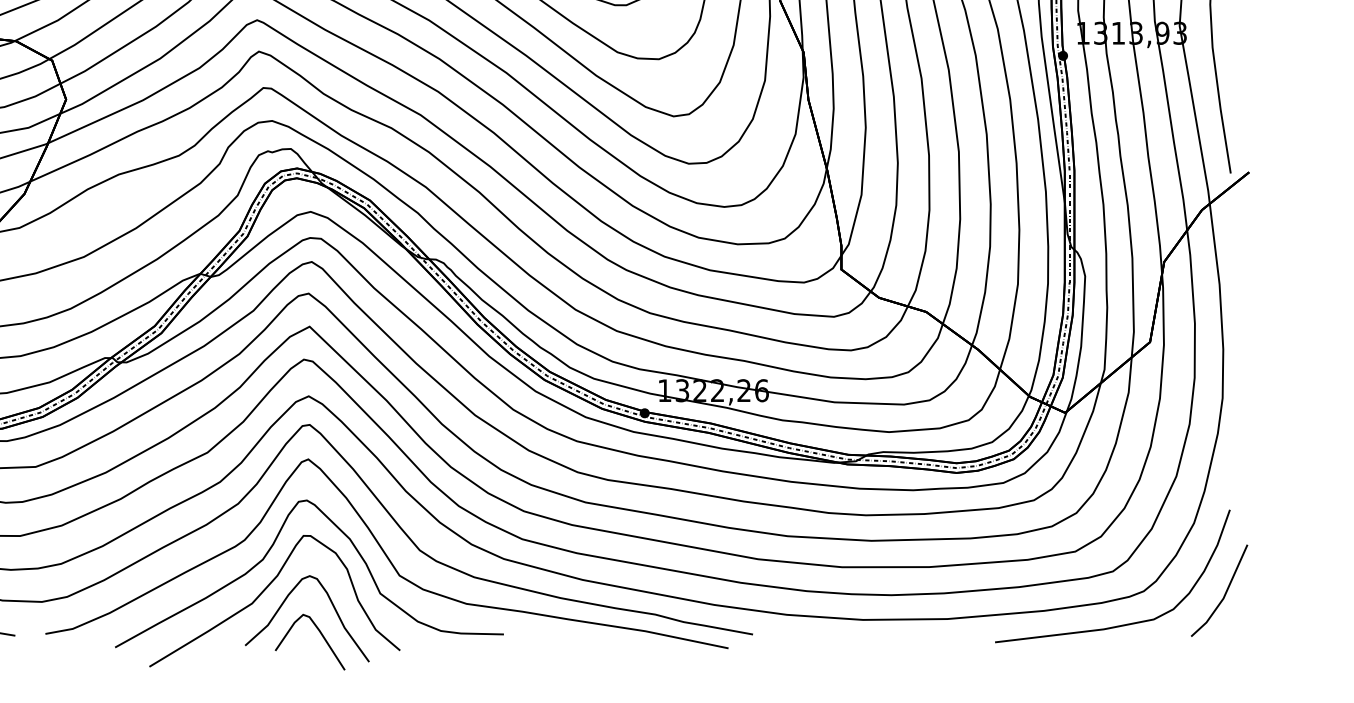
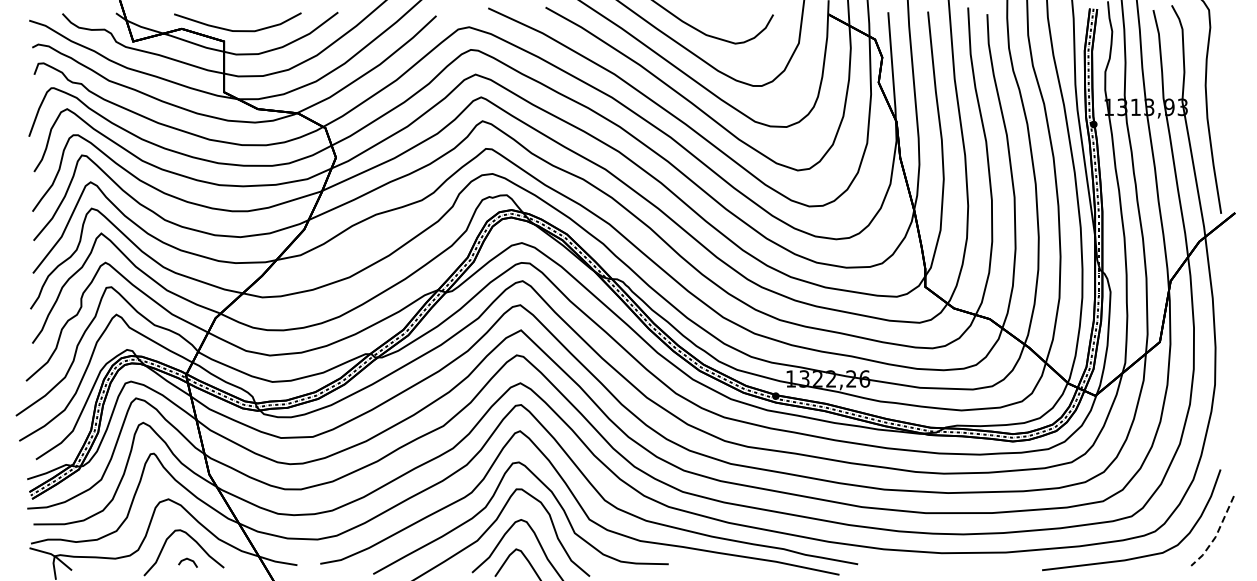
line: (1224, 596) -> (1216, 535), solid -> dashed

